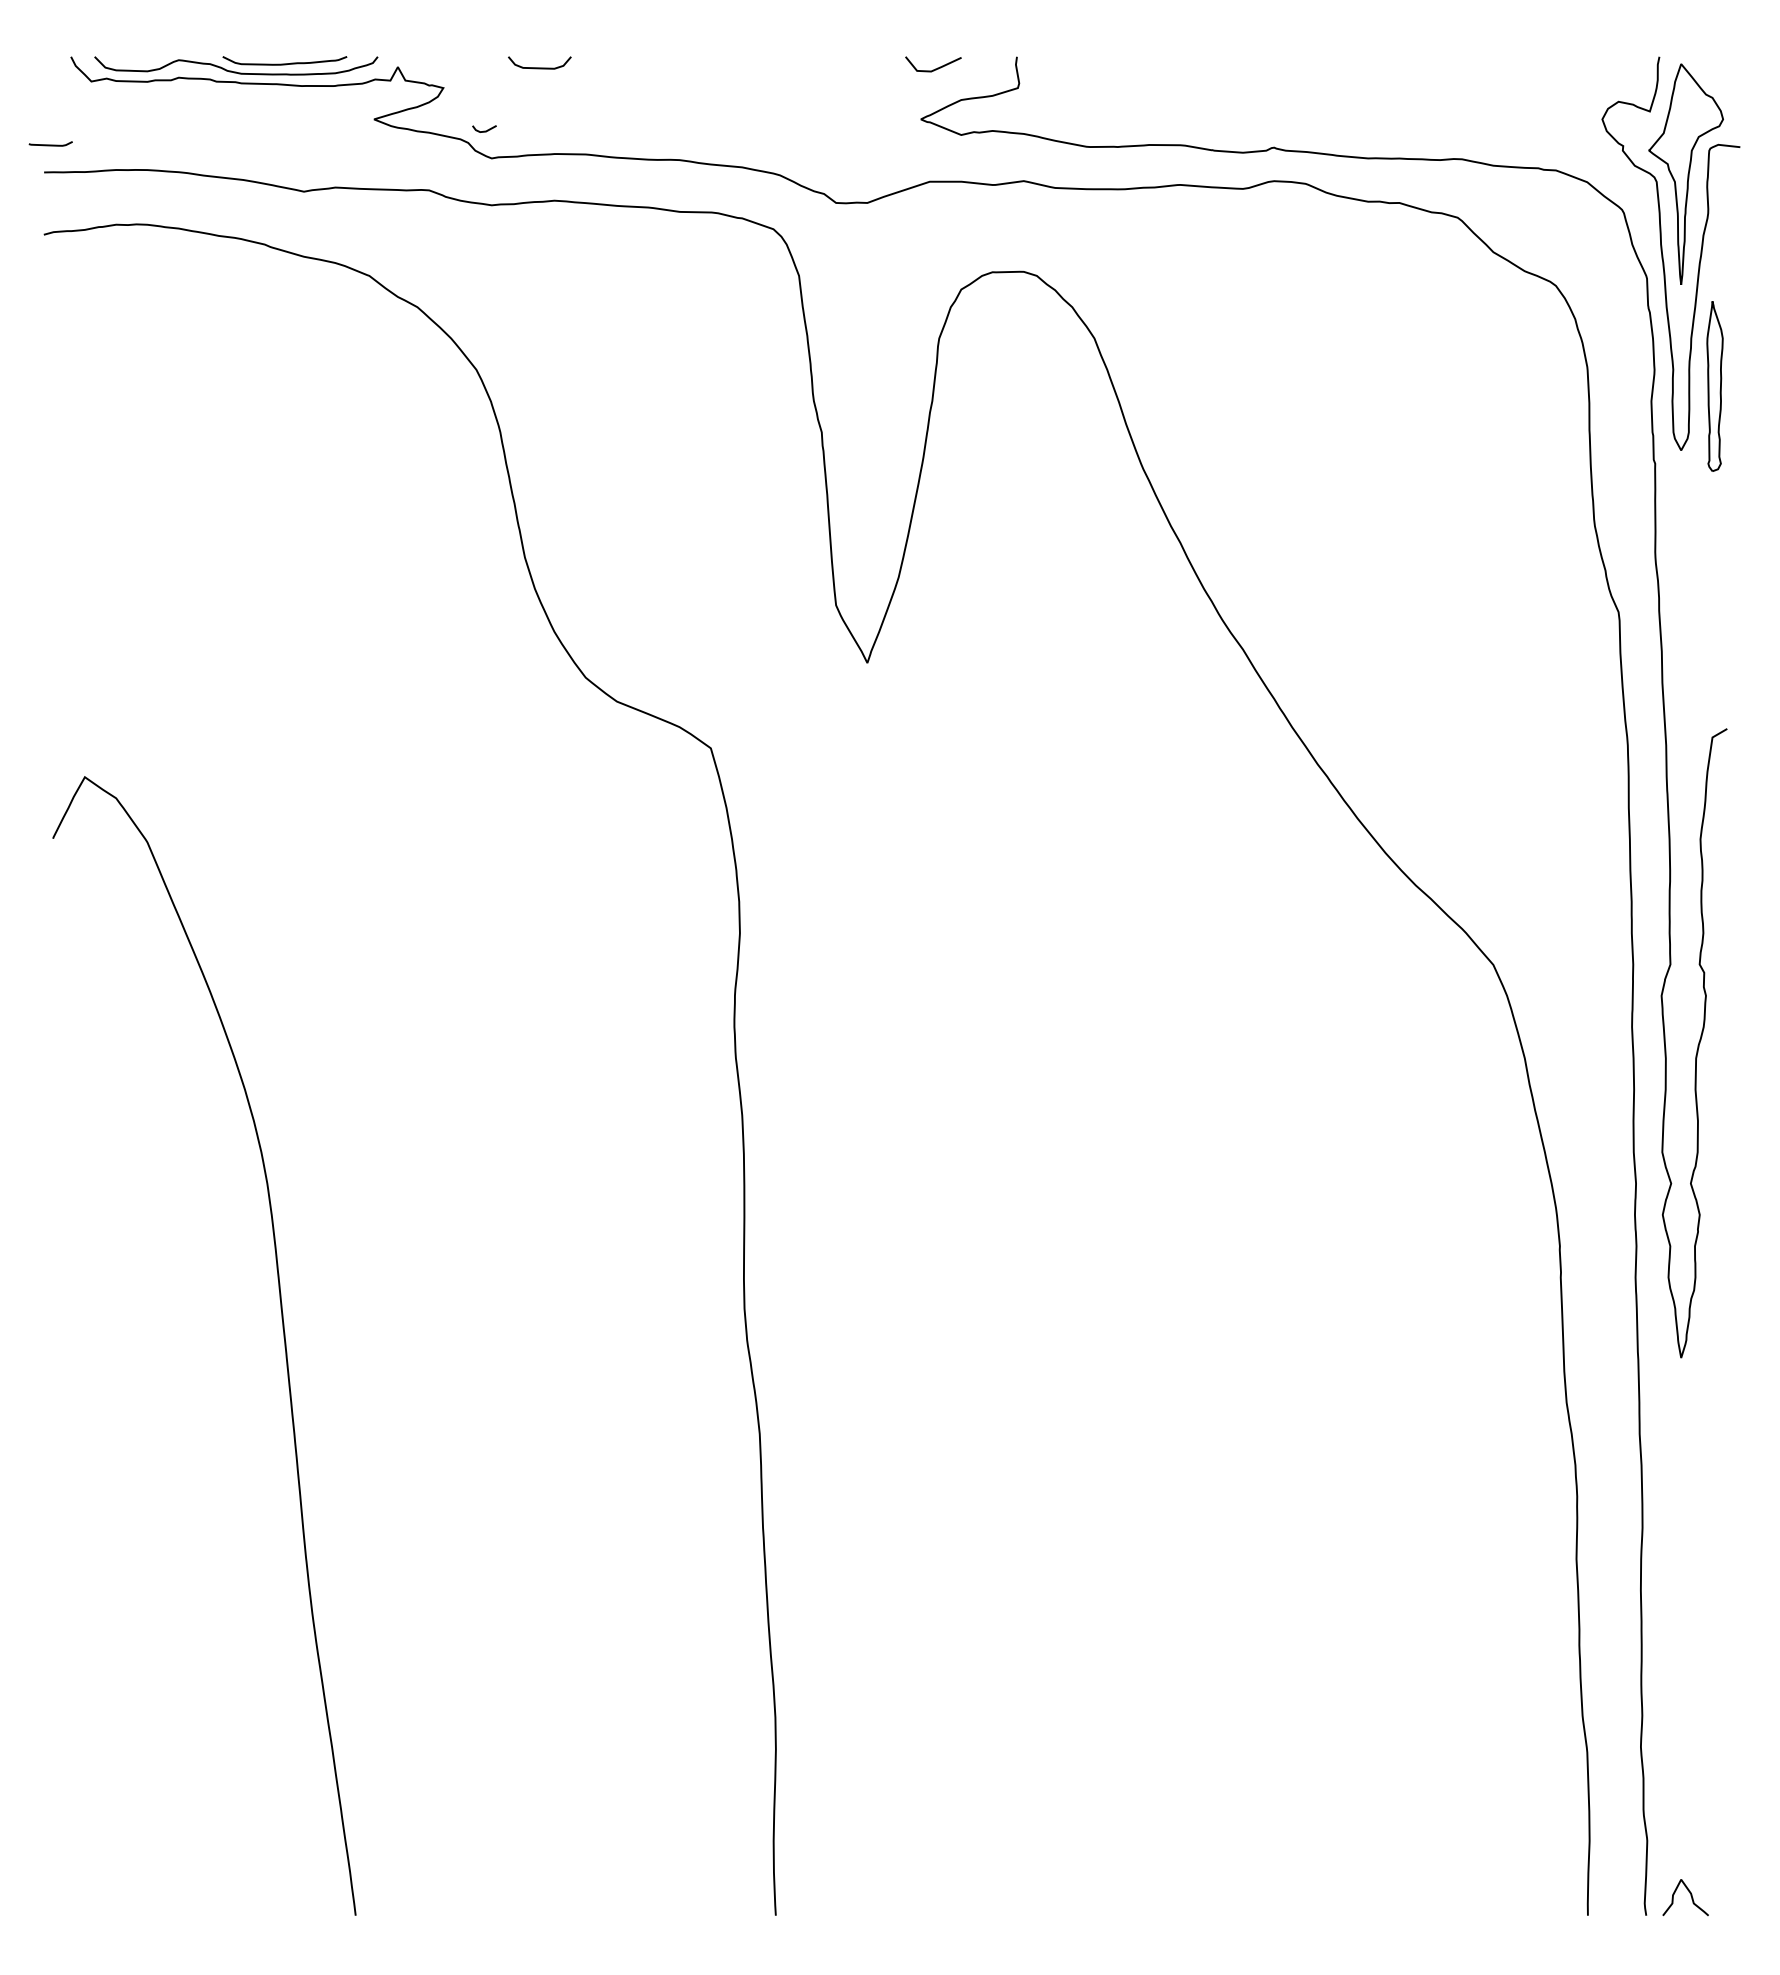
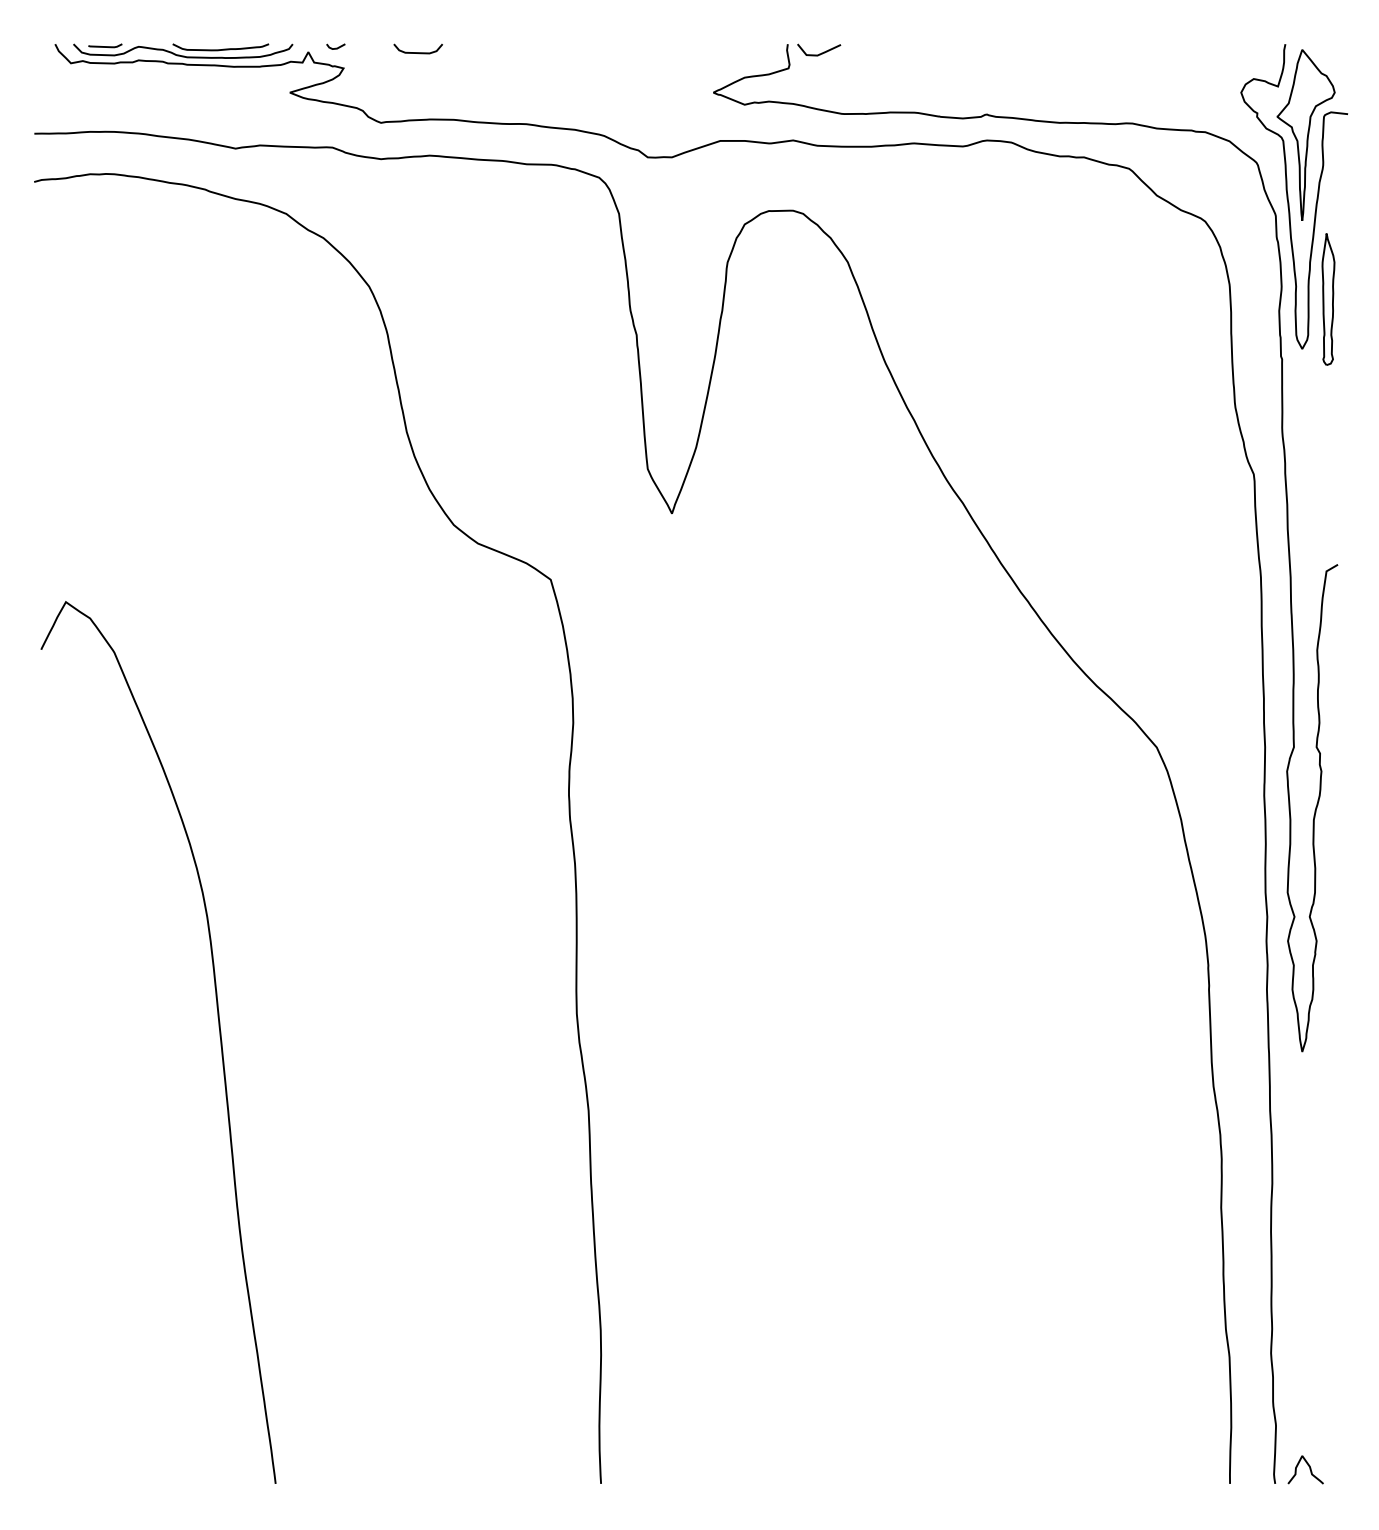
line: (935, 68) -> (820, 53), moved
line: (484, 130) -> (335, 47), moved
curve: (50, 144) -> (105, 46), moved

